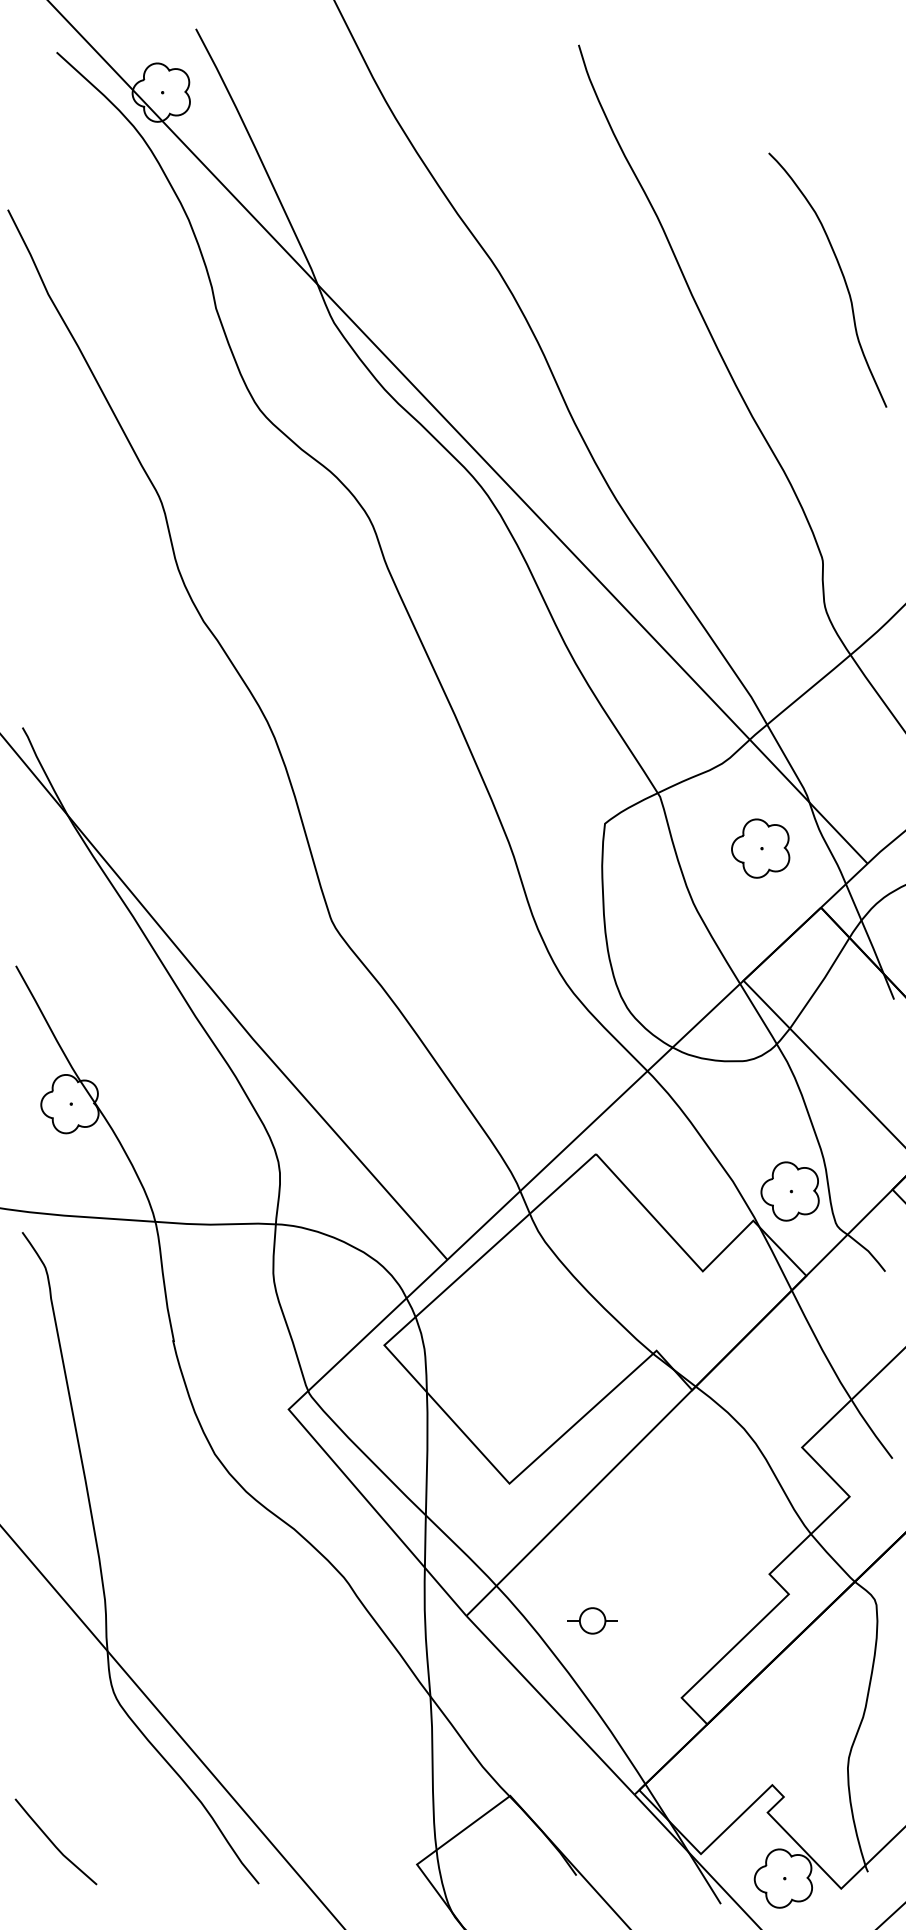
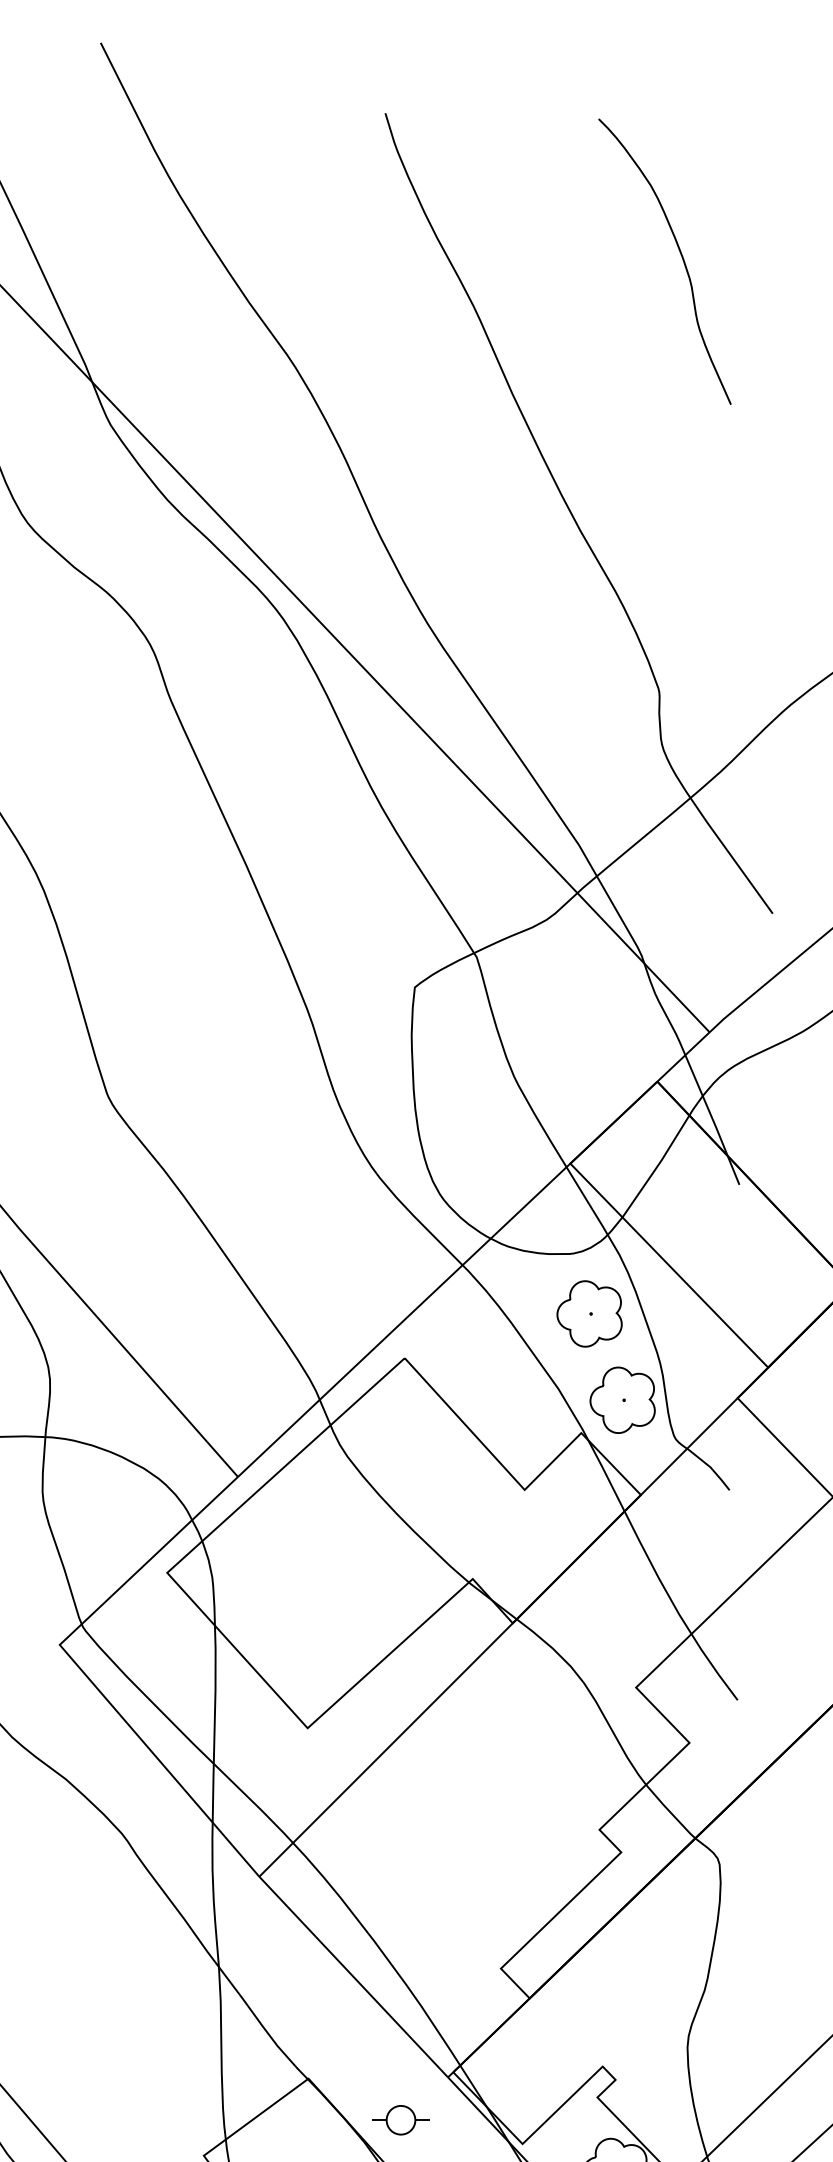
curve: (841, 274) -> (680, 255), moved
part: (760, 848) -> (589, 1313), moved
part: (592, 1620) -> (400, 2119), moved

